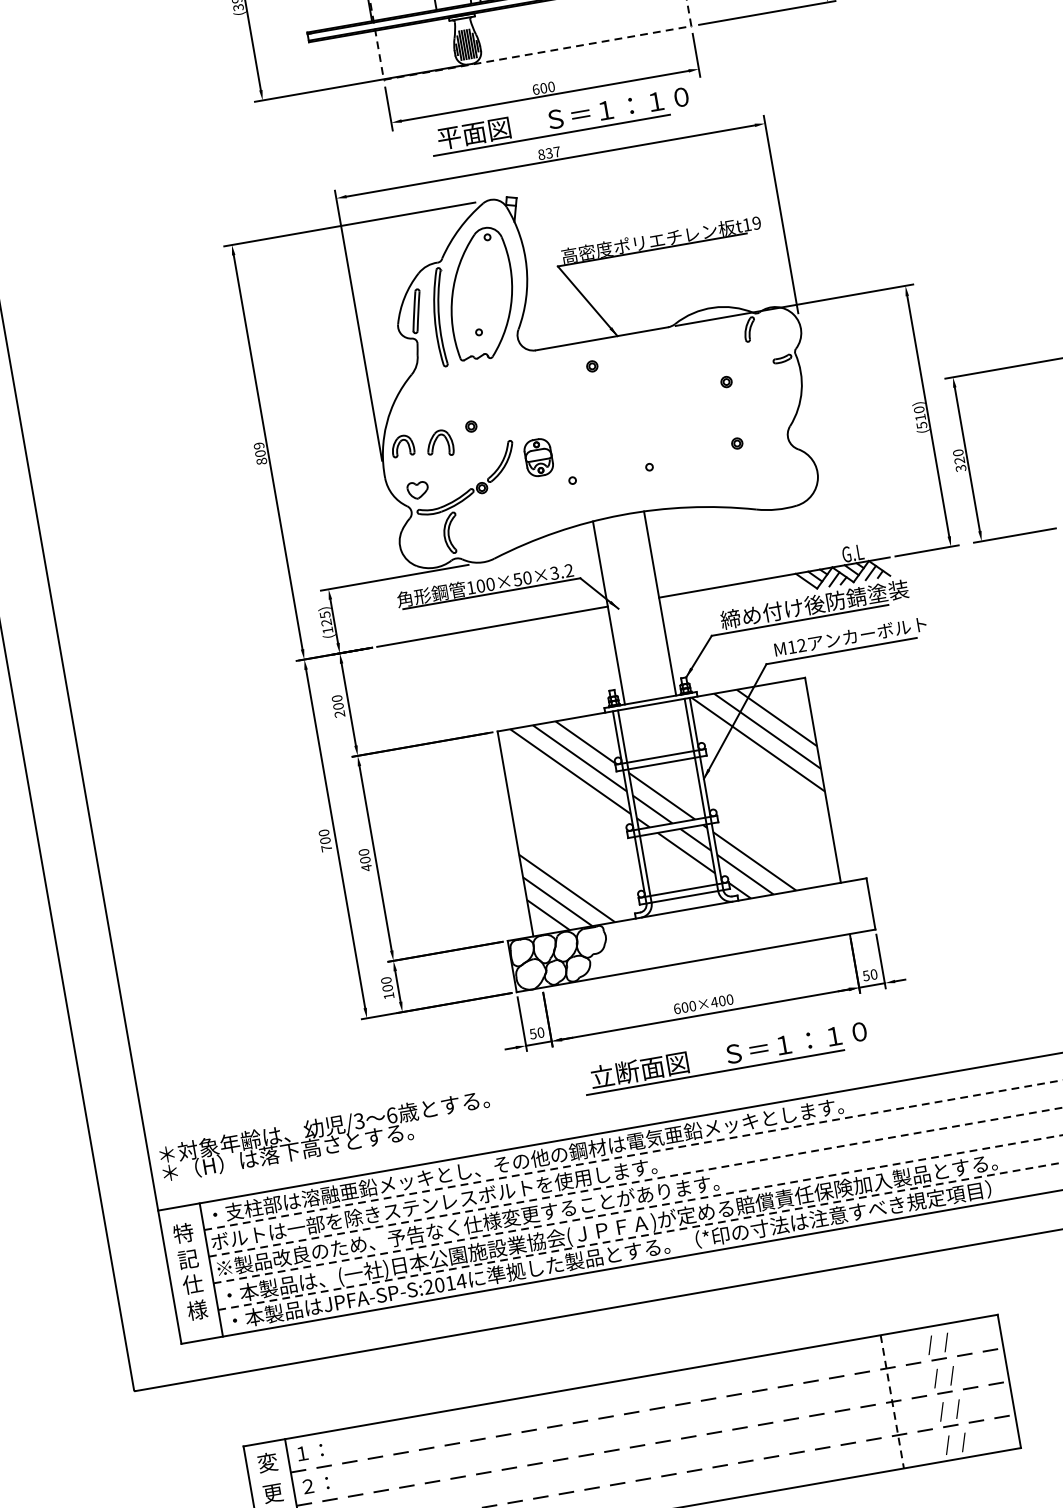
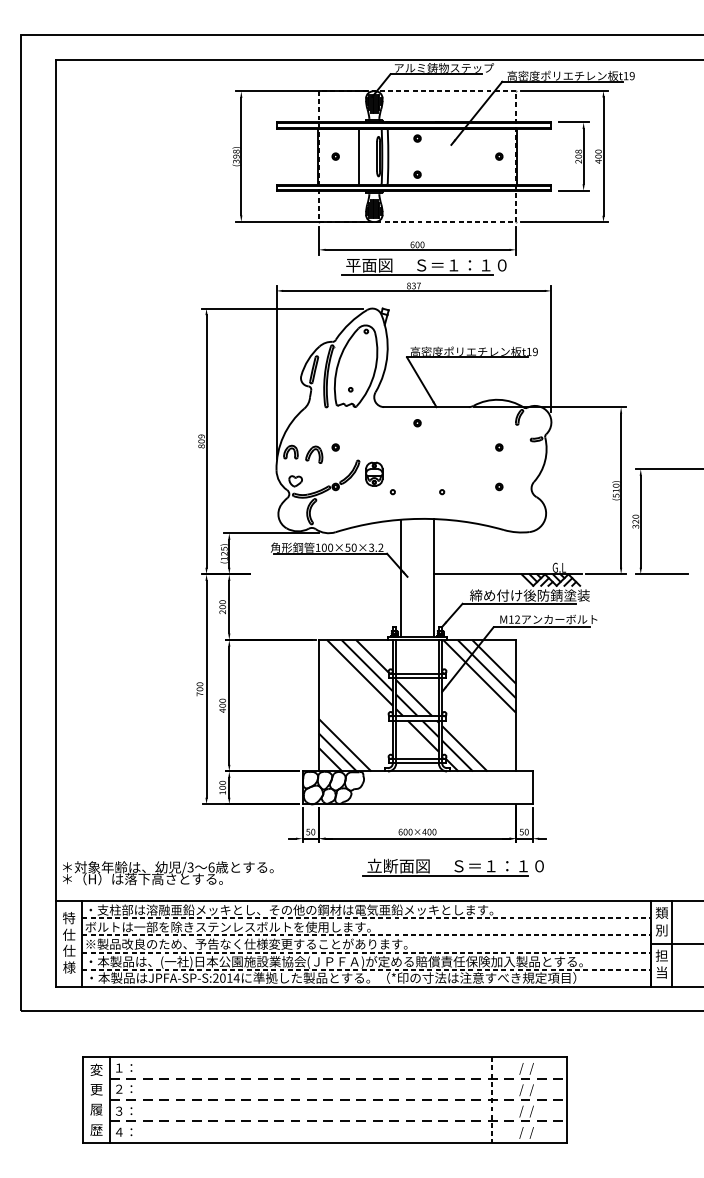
line: (493, 626) -> (327, 574), removed
part: (724, 1057) -> (452, 867), moved
text: (188, 1258) -> (69, 934), 記 -> 仕

